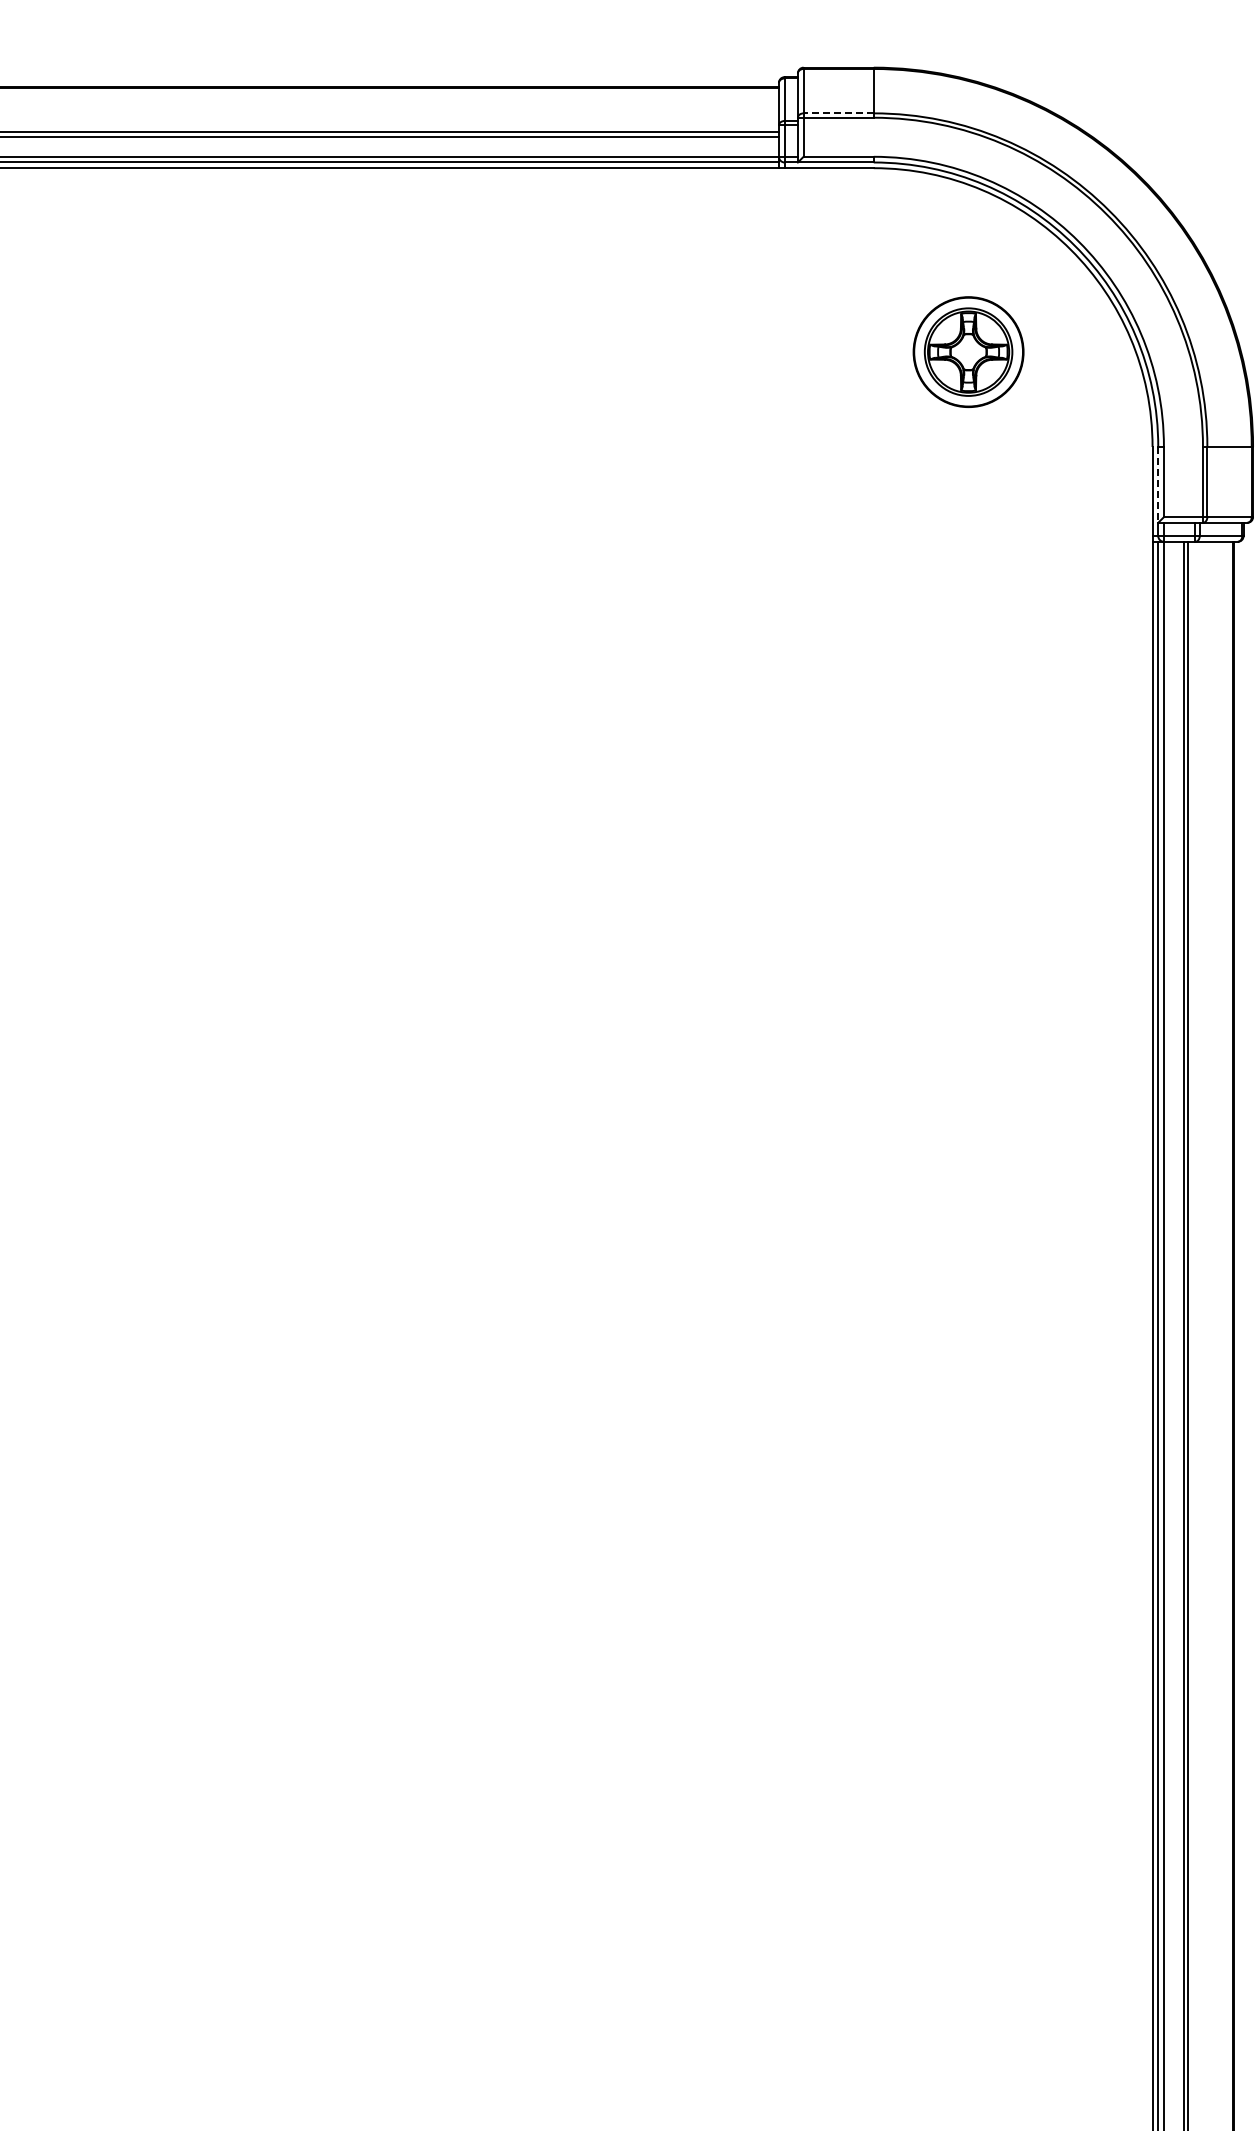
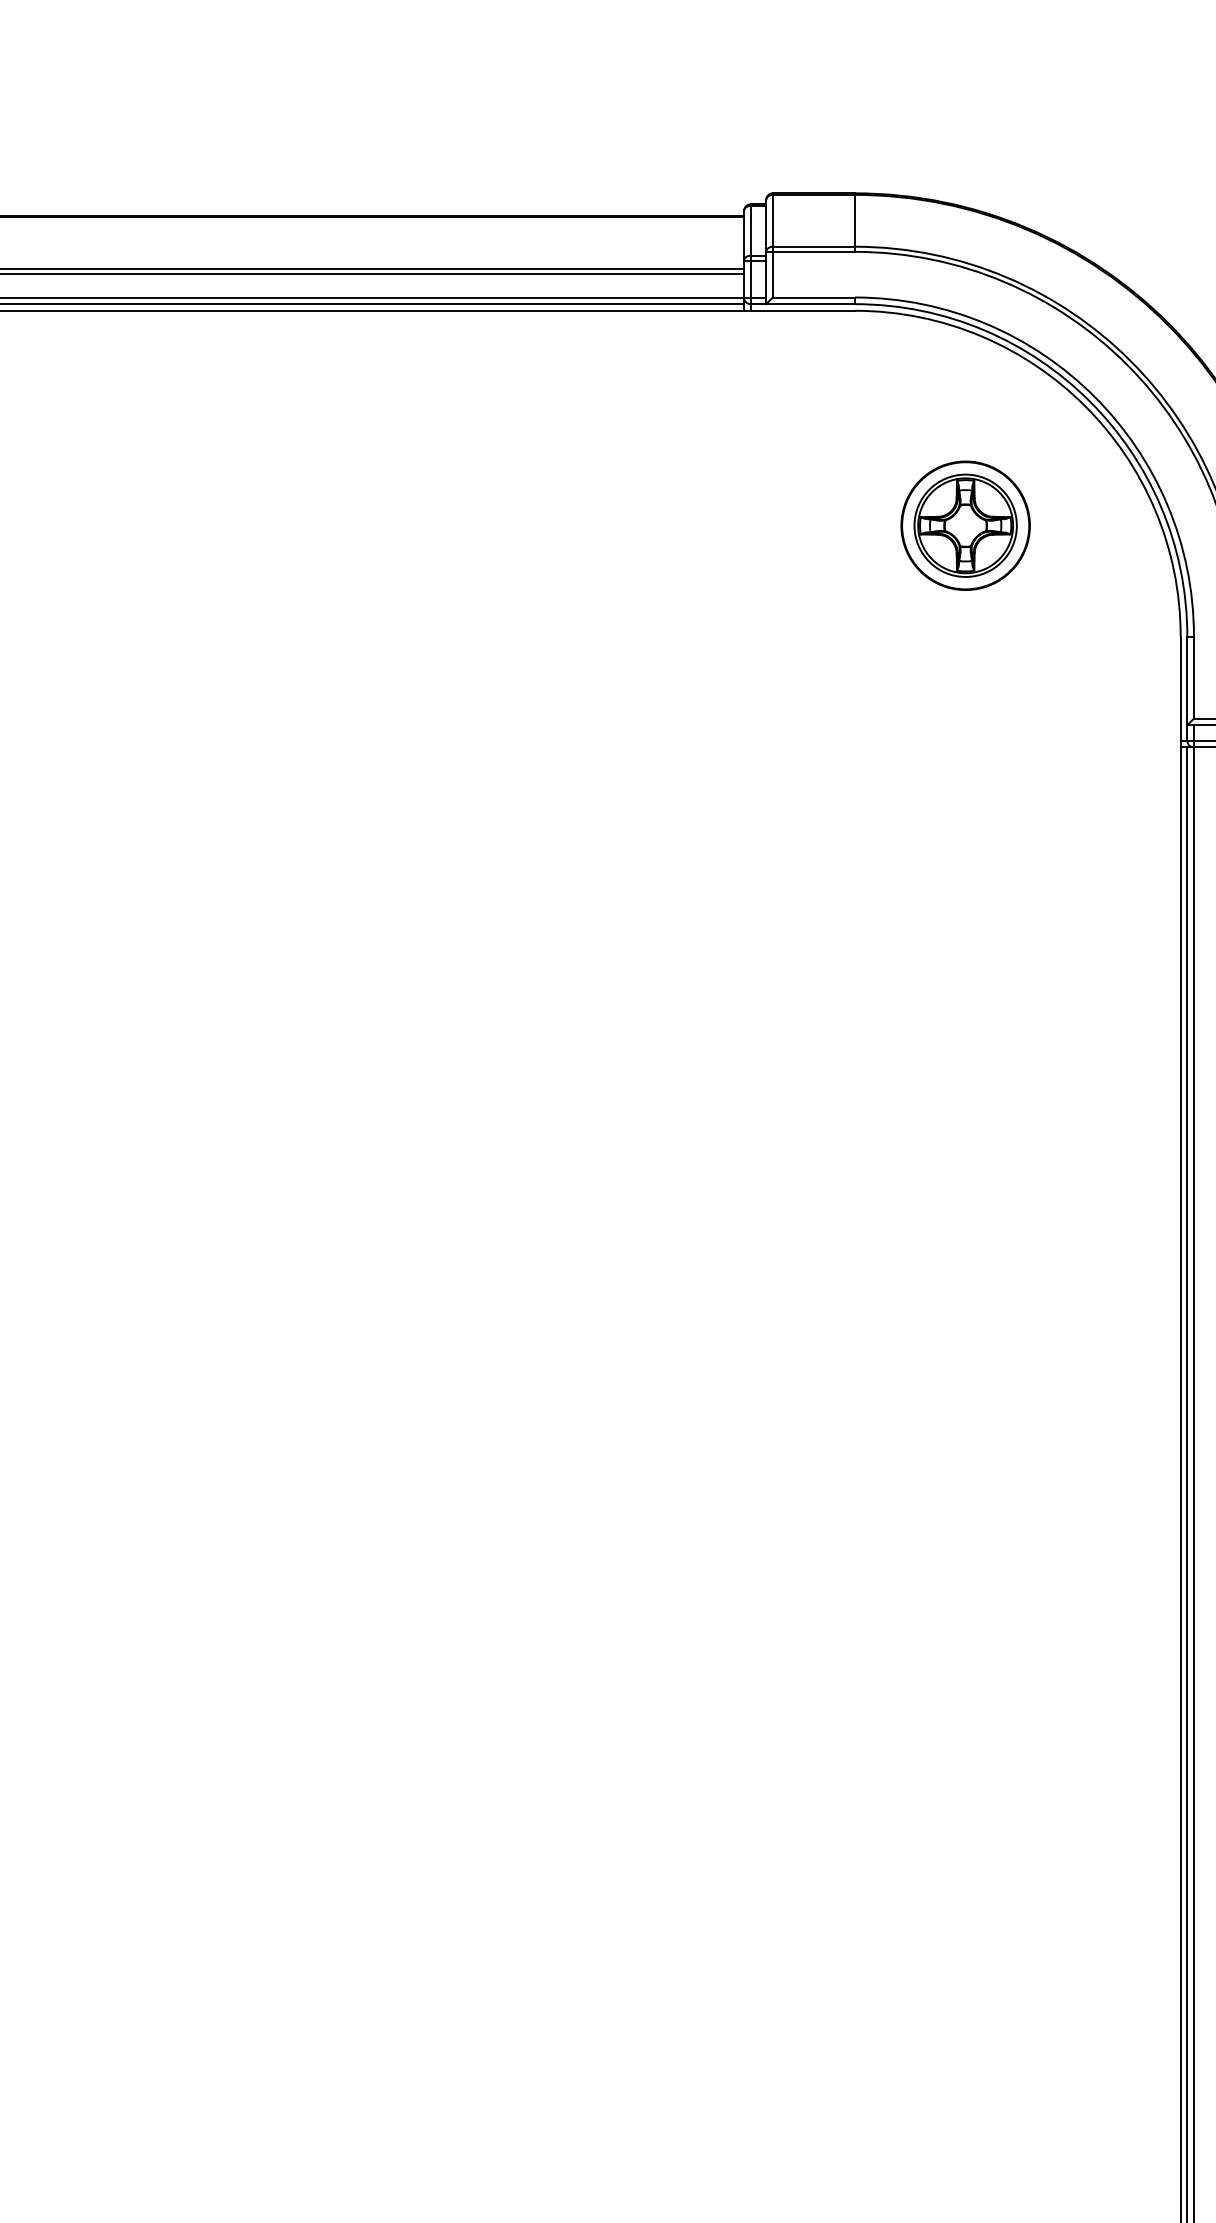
line: (838, 113) -> (813, 246), dashed -> solid
line: (1158, 484) -> (1187, 680), dashed -> solid

